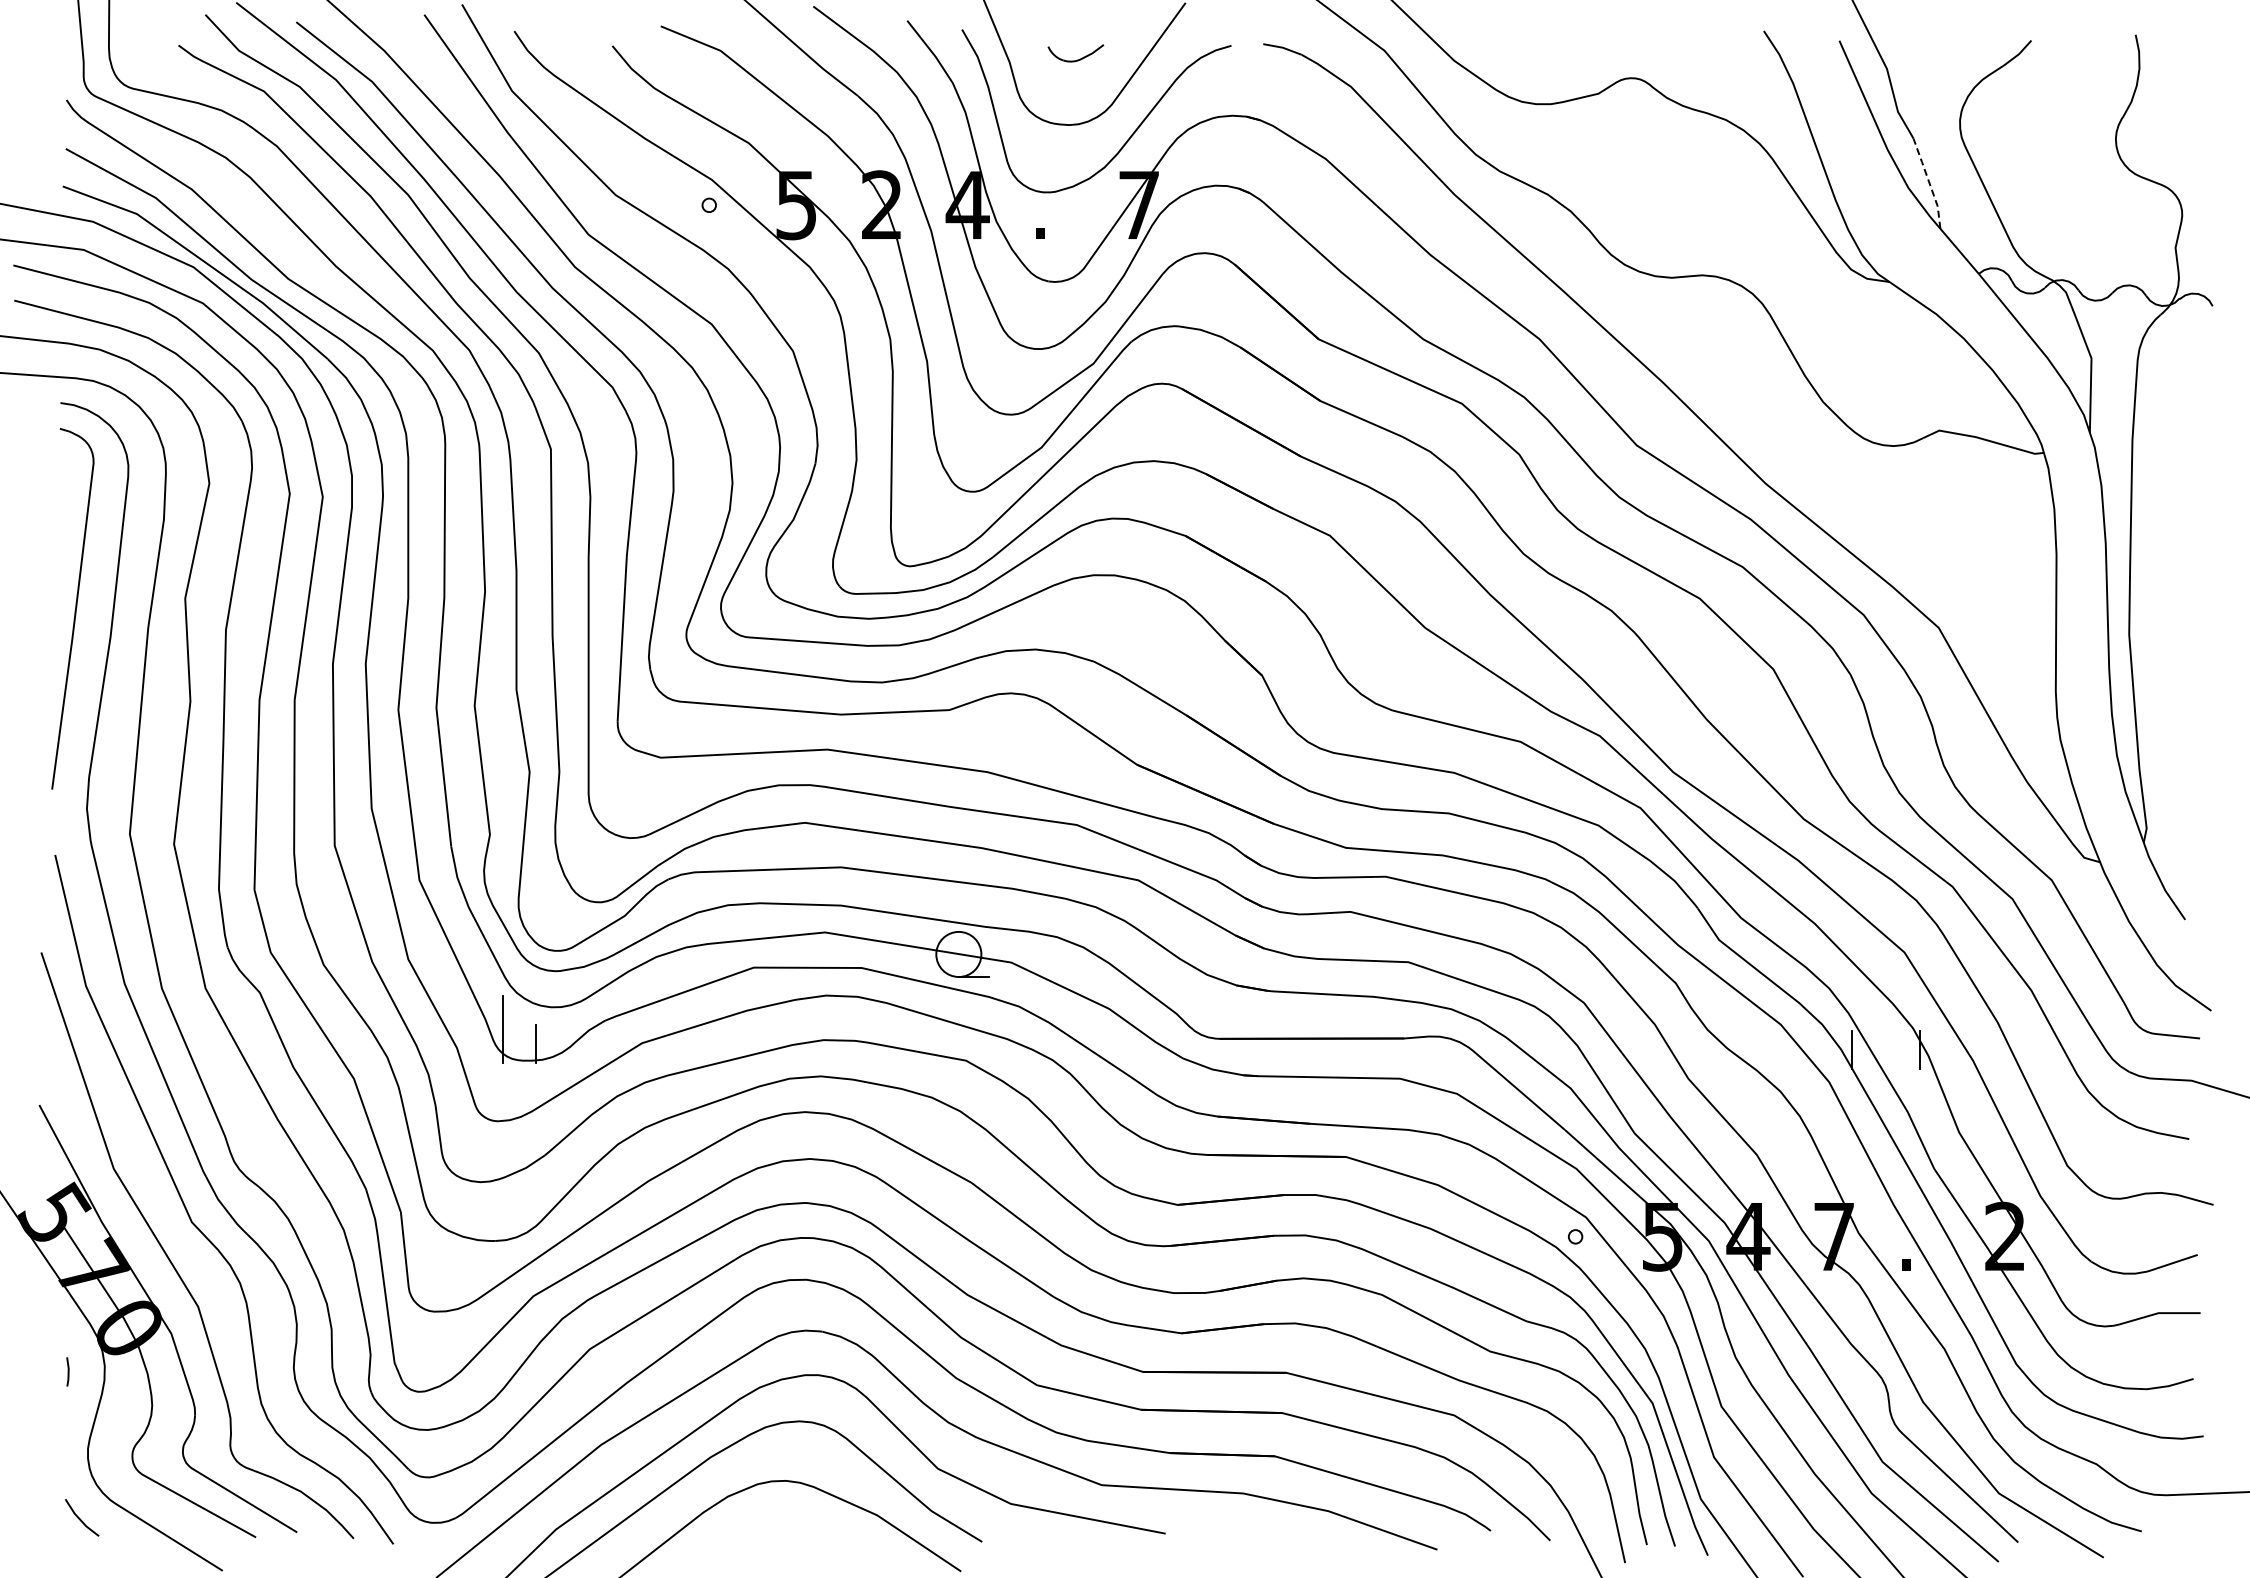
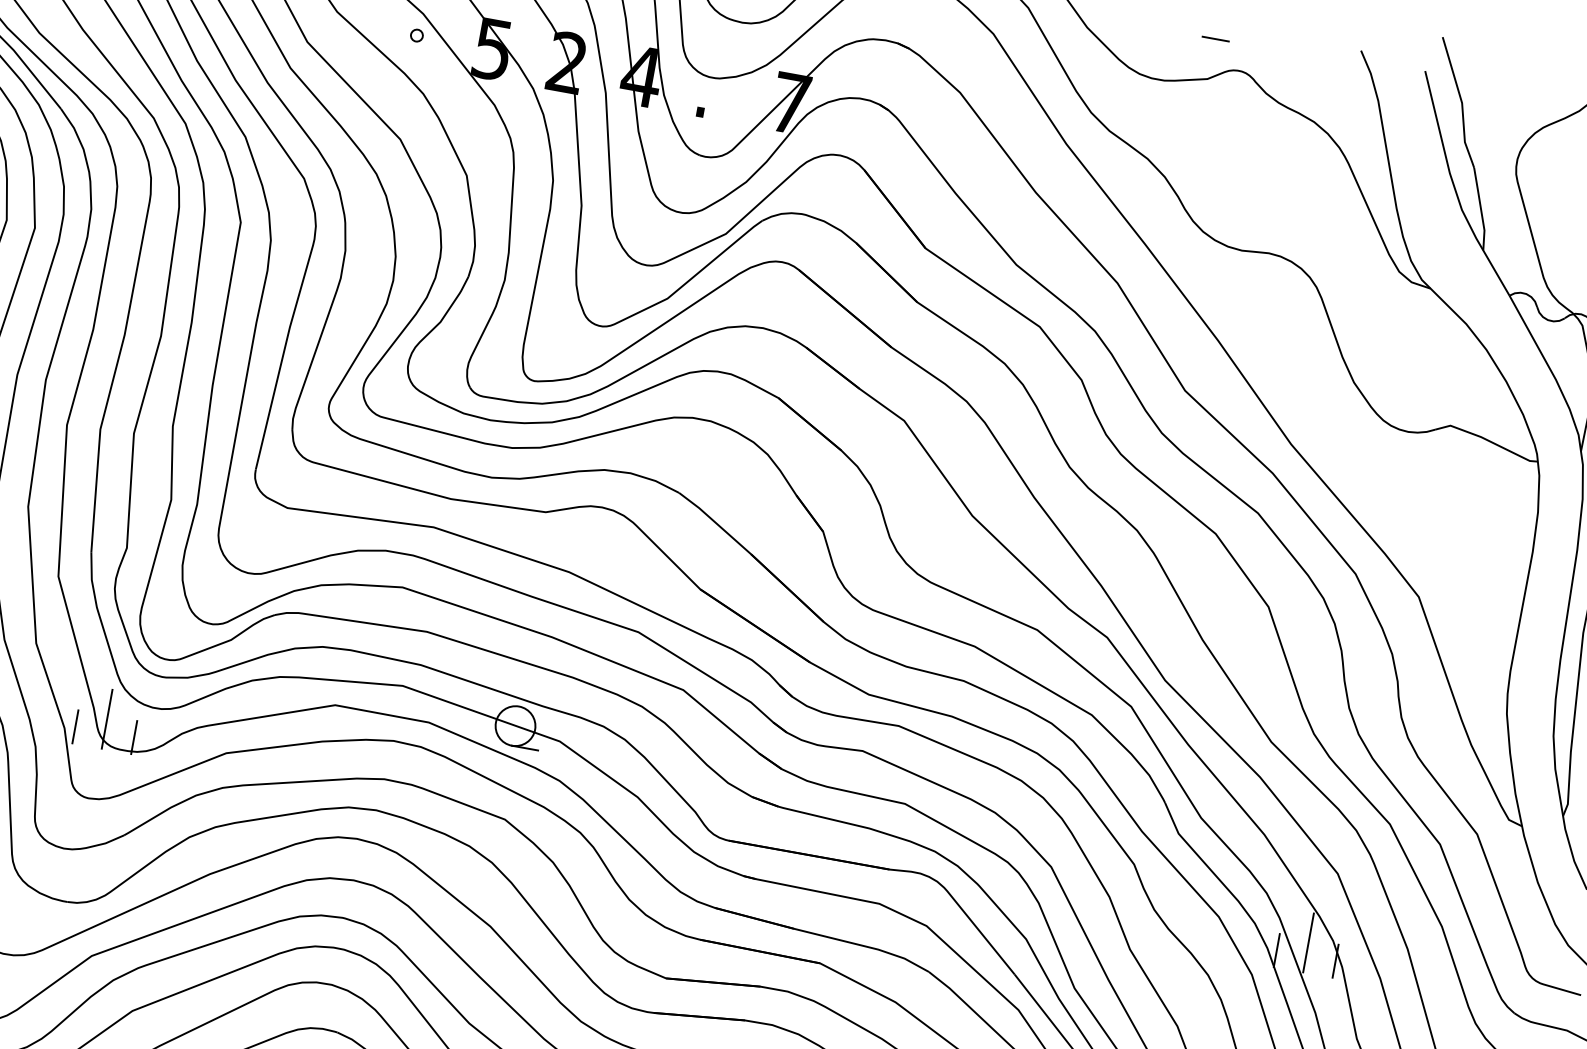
line: (1599, 47) -> (1215, 39), added
line: (1929, 182) -> (1481, 208), dashed -> solid
line: (1885, 1035) -> (1308, 942), added
line: (468, 1044) -> (75, 726), added

